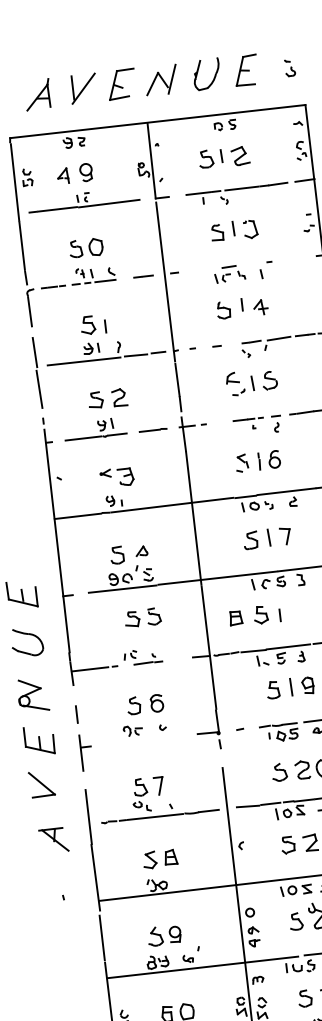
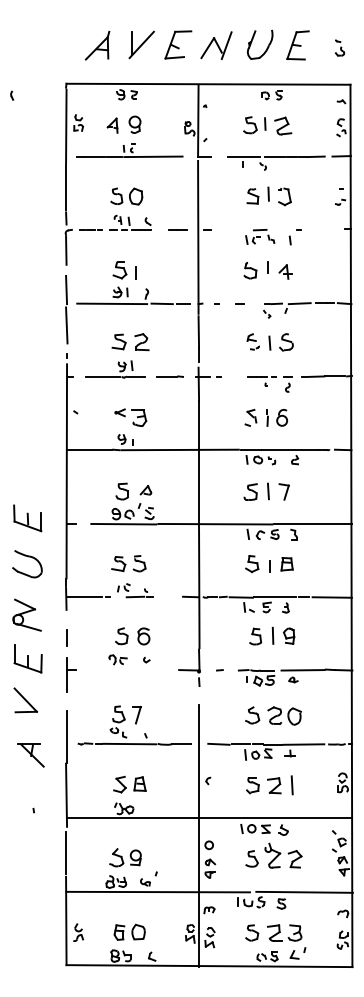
part: (234, 383) -> (252, 341), size x0.71
part: (142, 617) -> (128, 563), moved
part: (235, 618) -> (286, 564), moved

